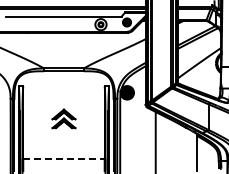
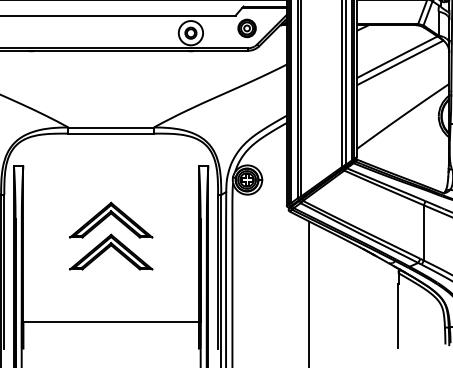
part: (63, 118) -> (110, 235), size x1.67
line: (64, 158) -> (112, 321), dashed -> solid

